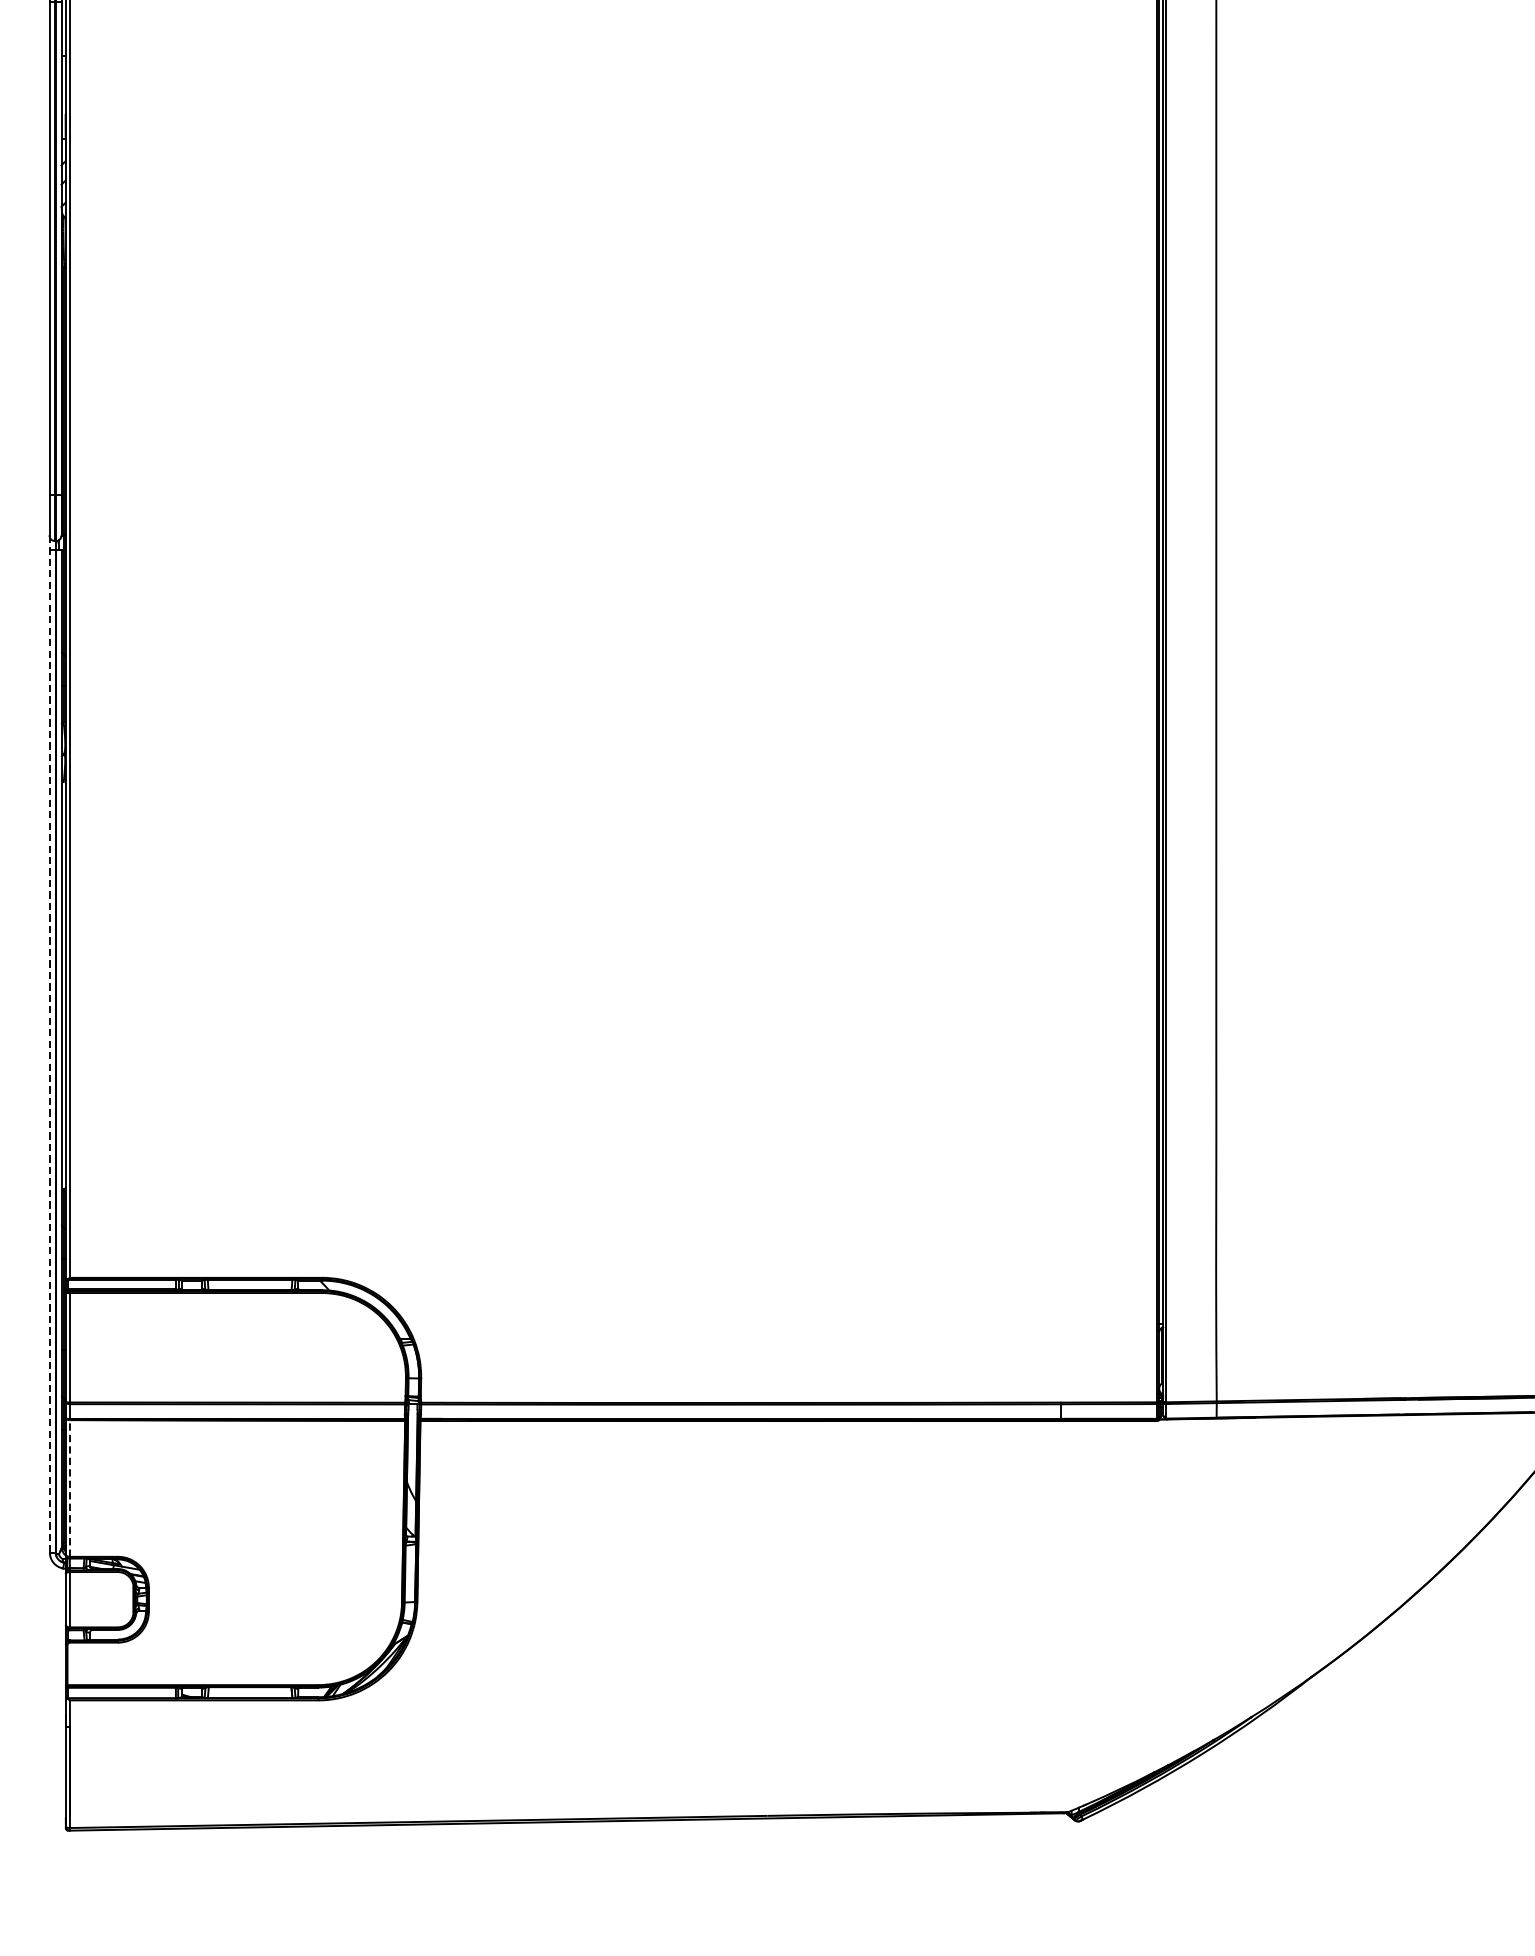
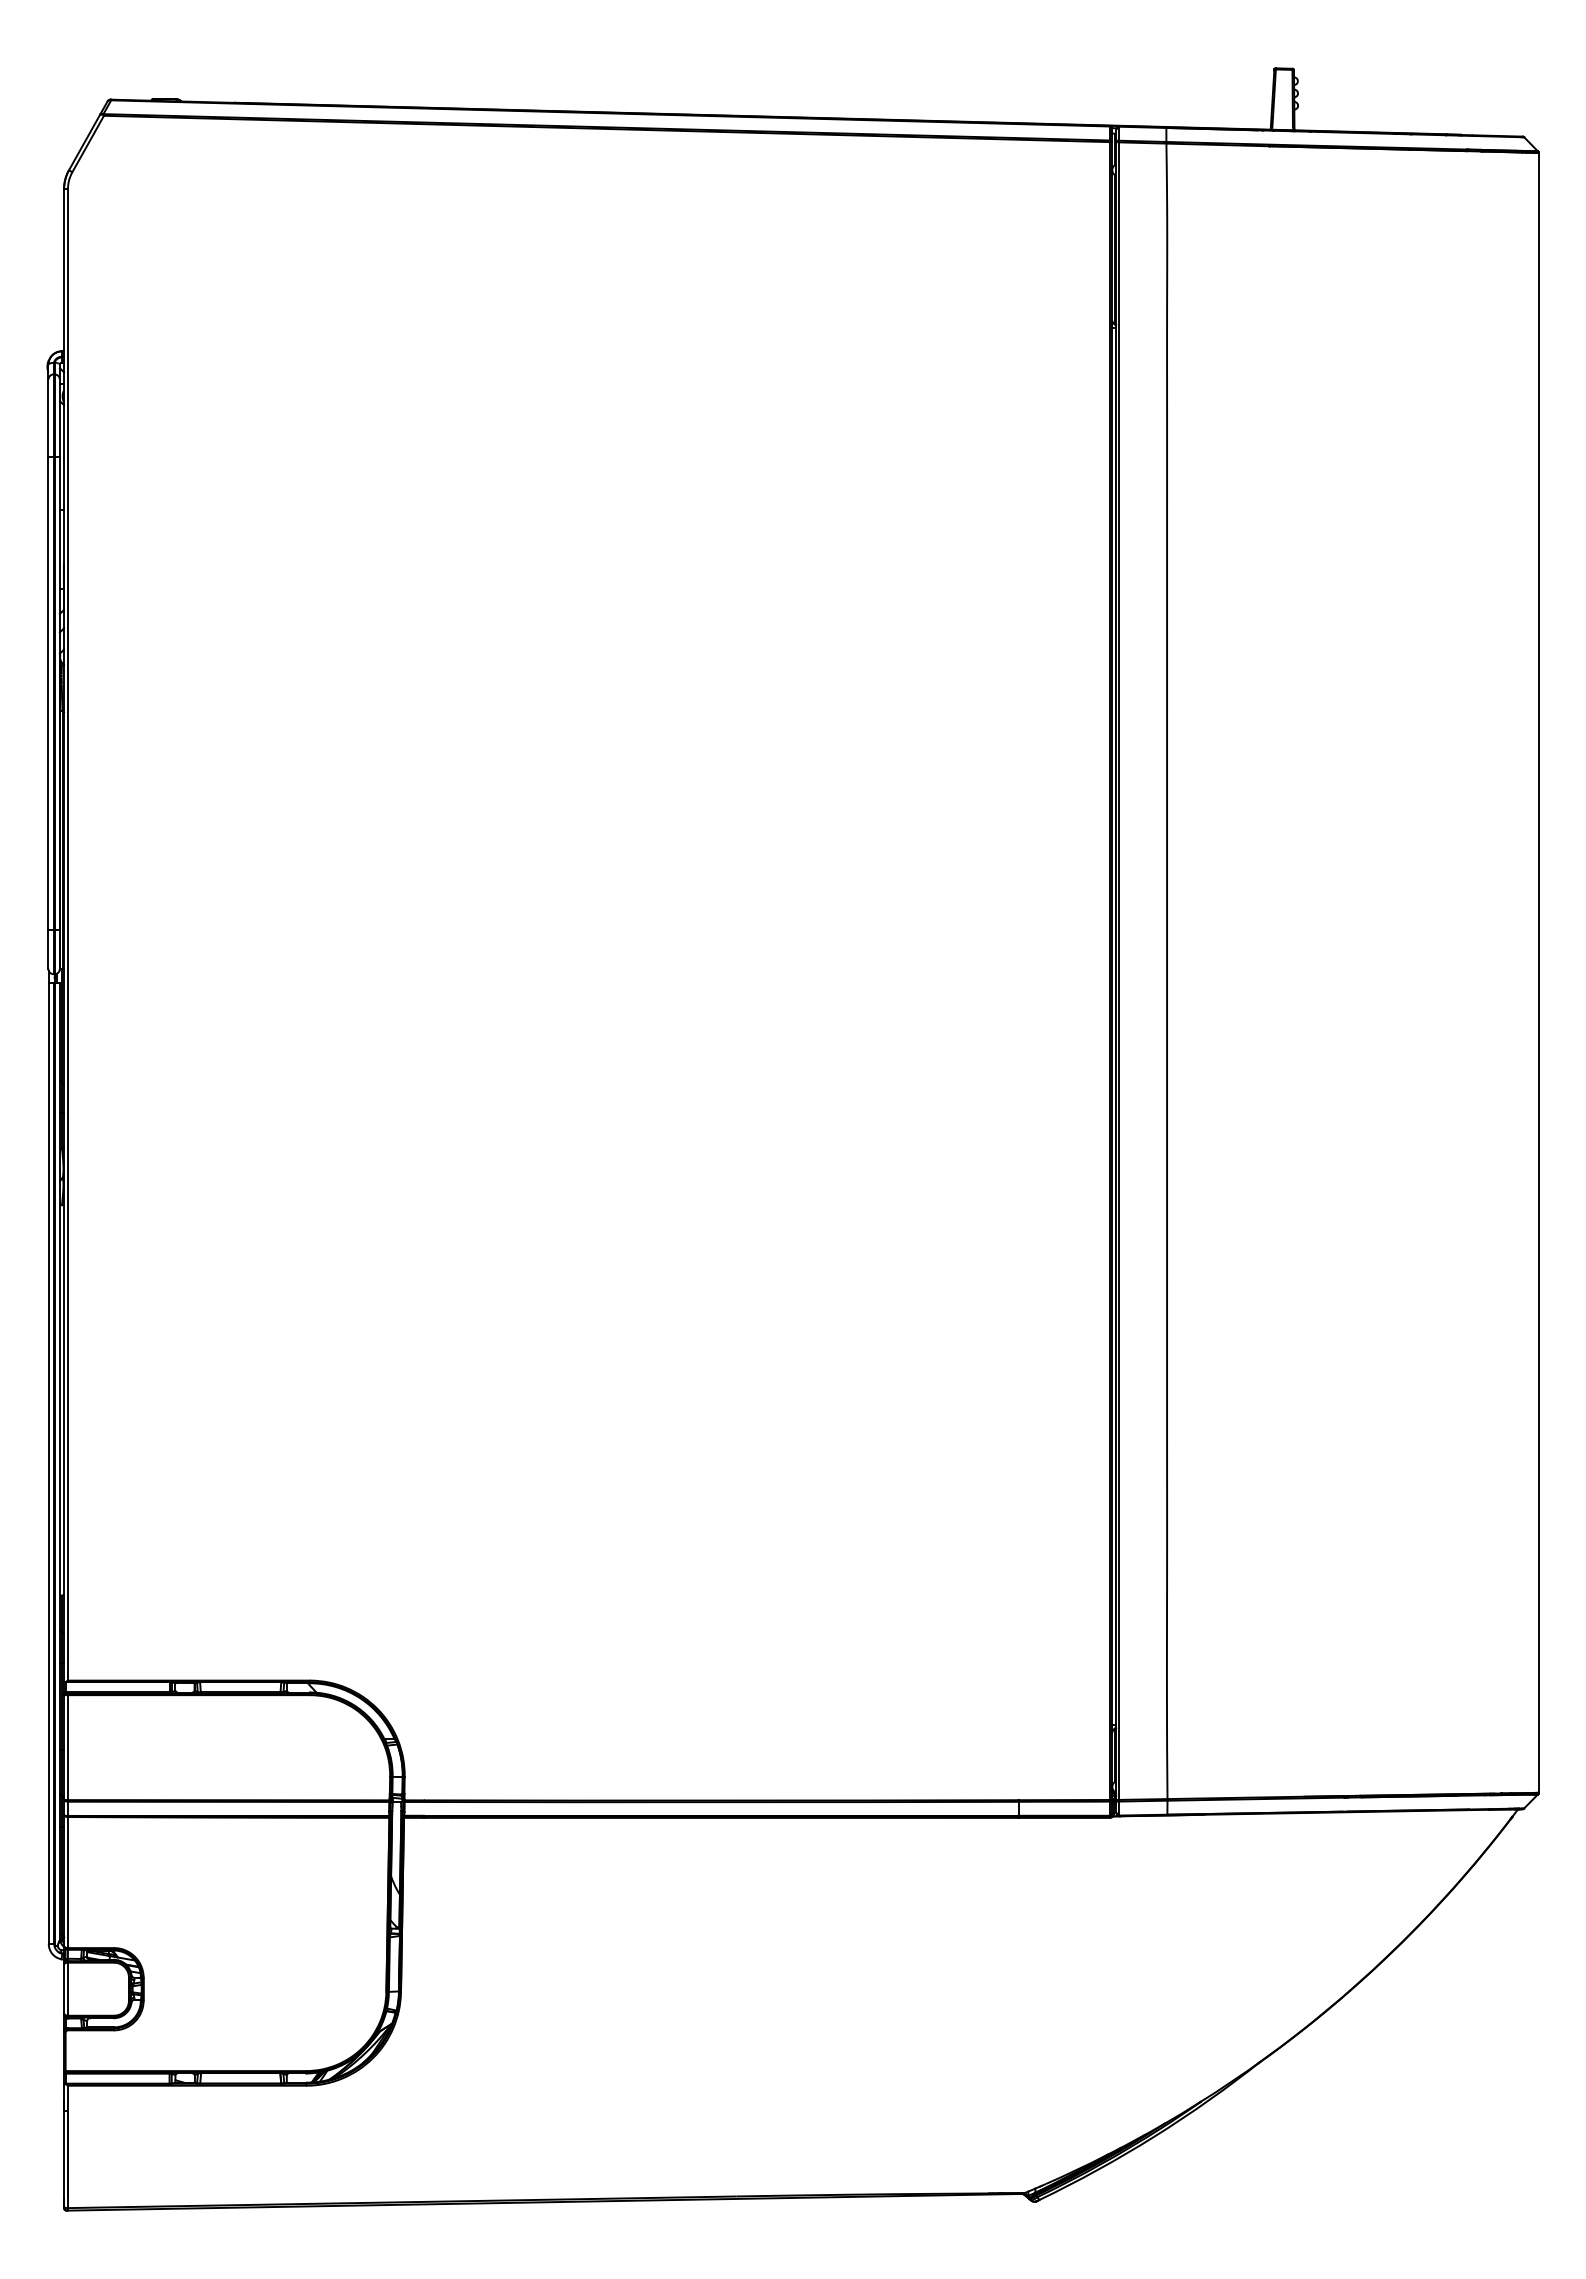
line: (49, 1045) -> (48, 1457), dashed -> solid
line: (70, 1488) -> (68, 1882), dashed -> solid

